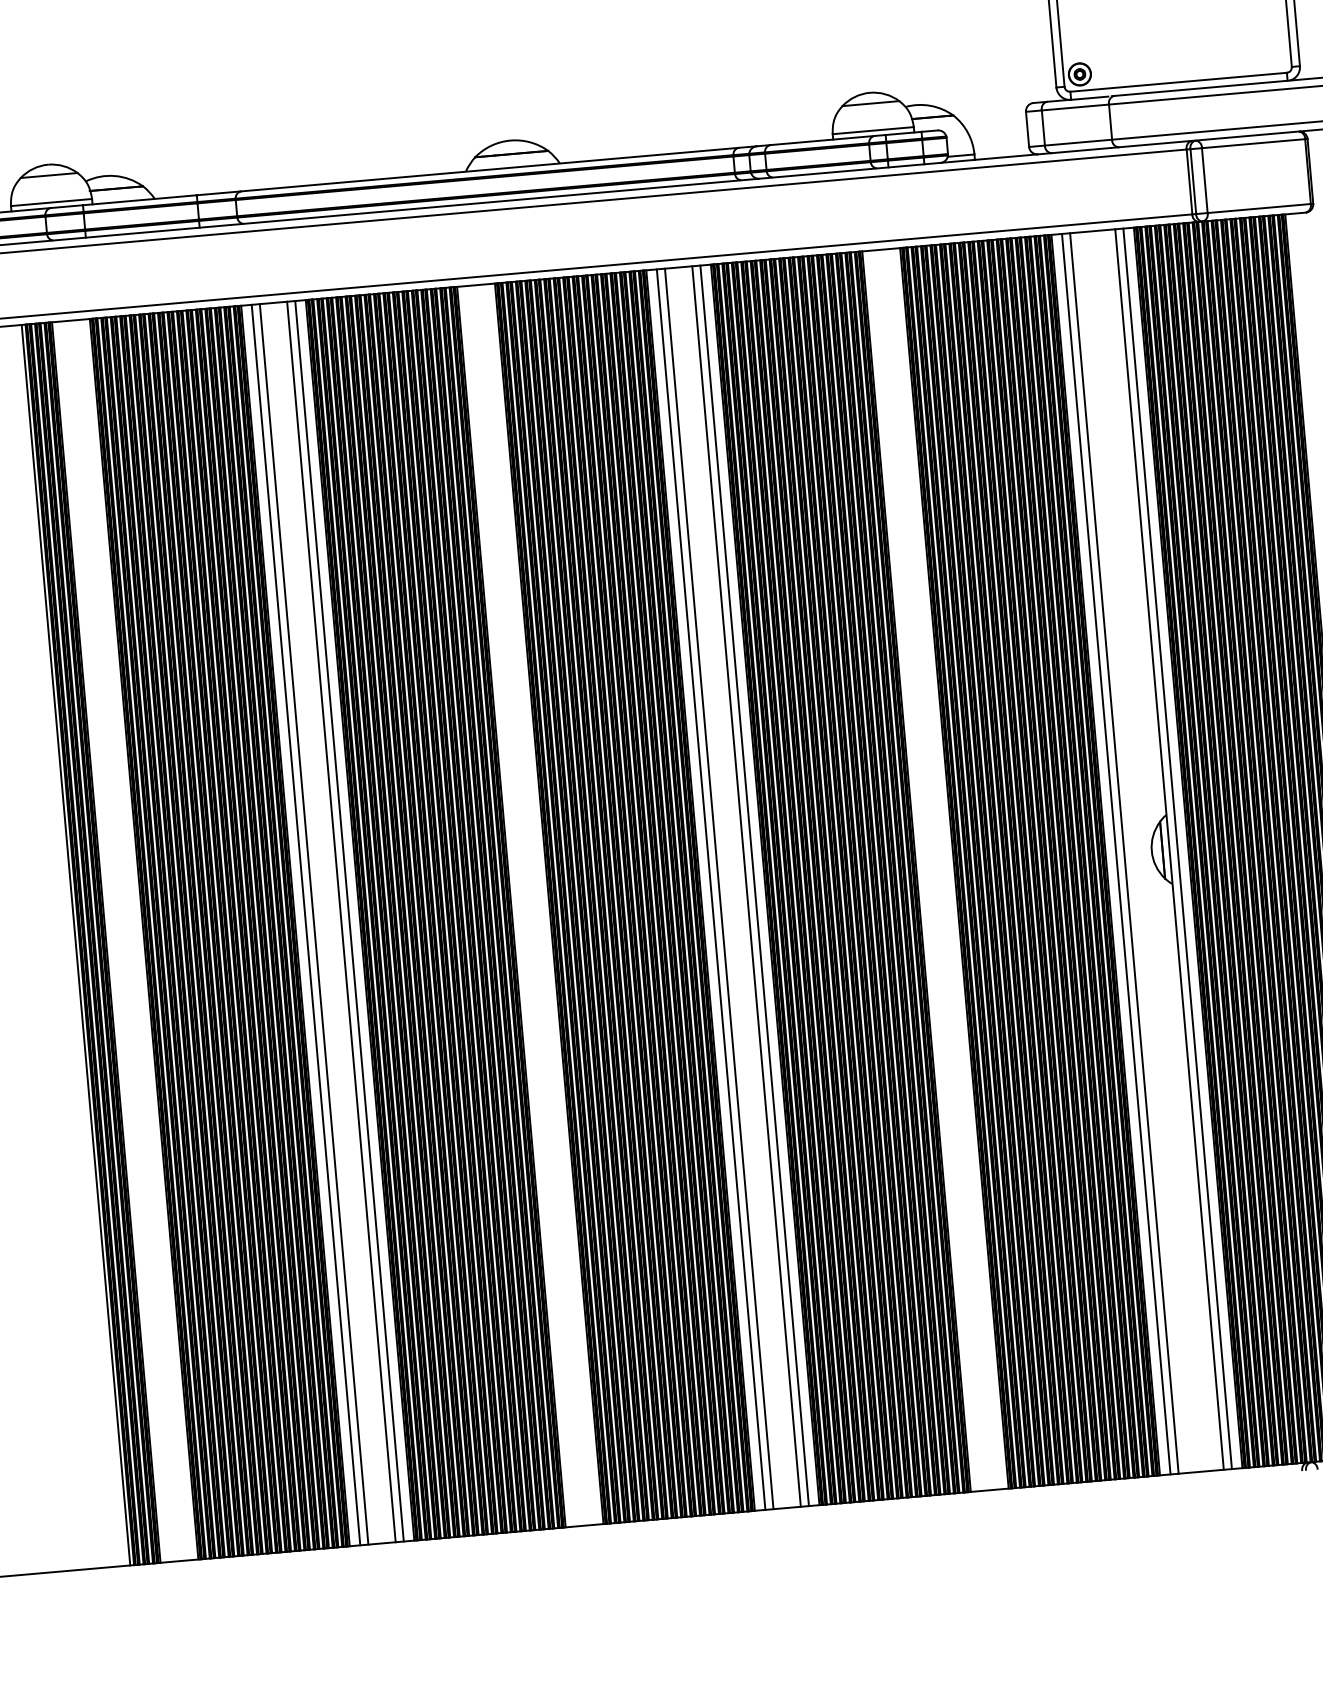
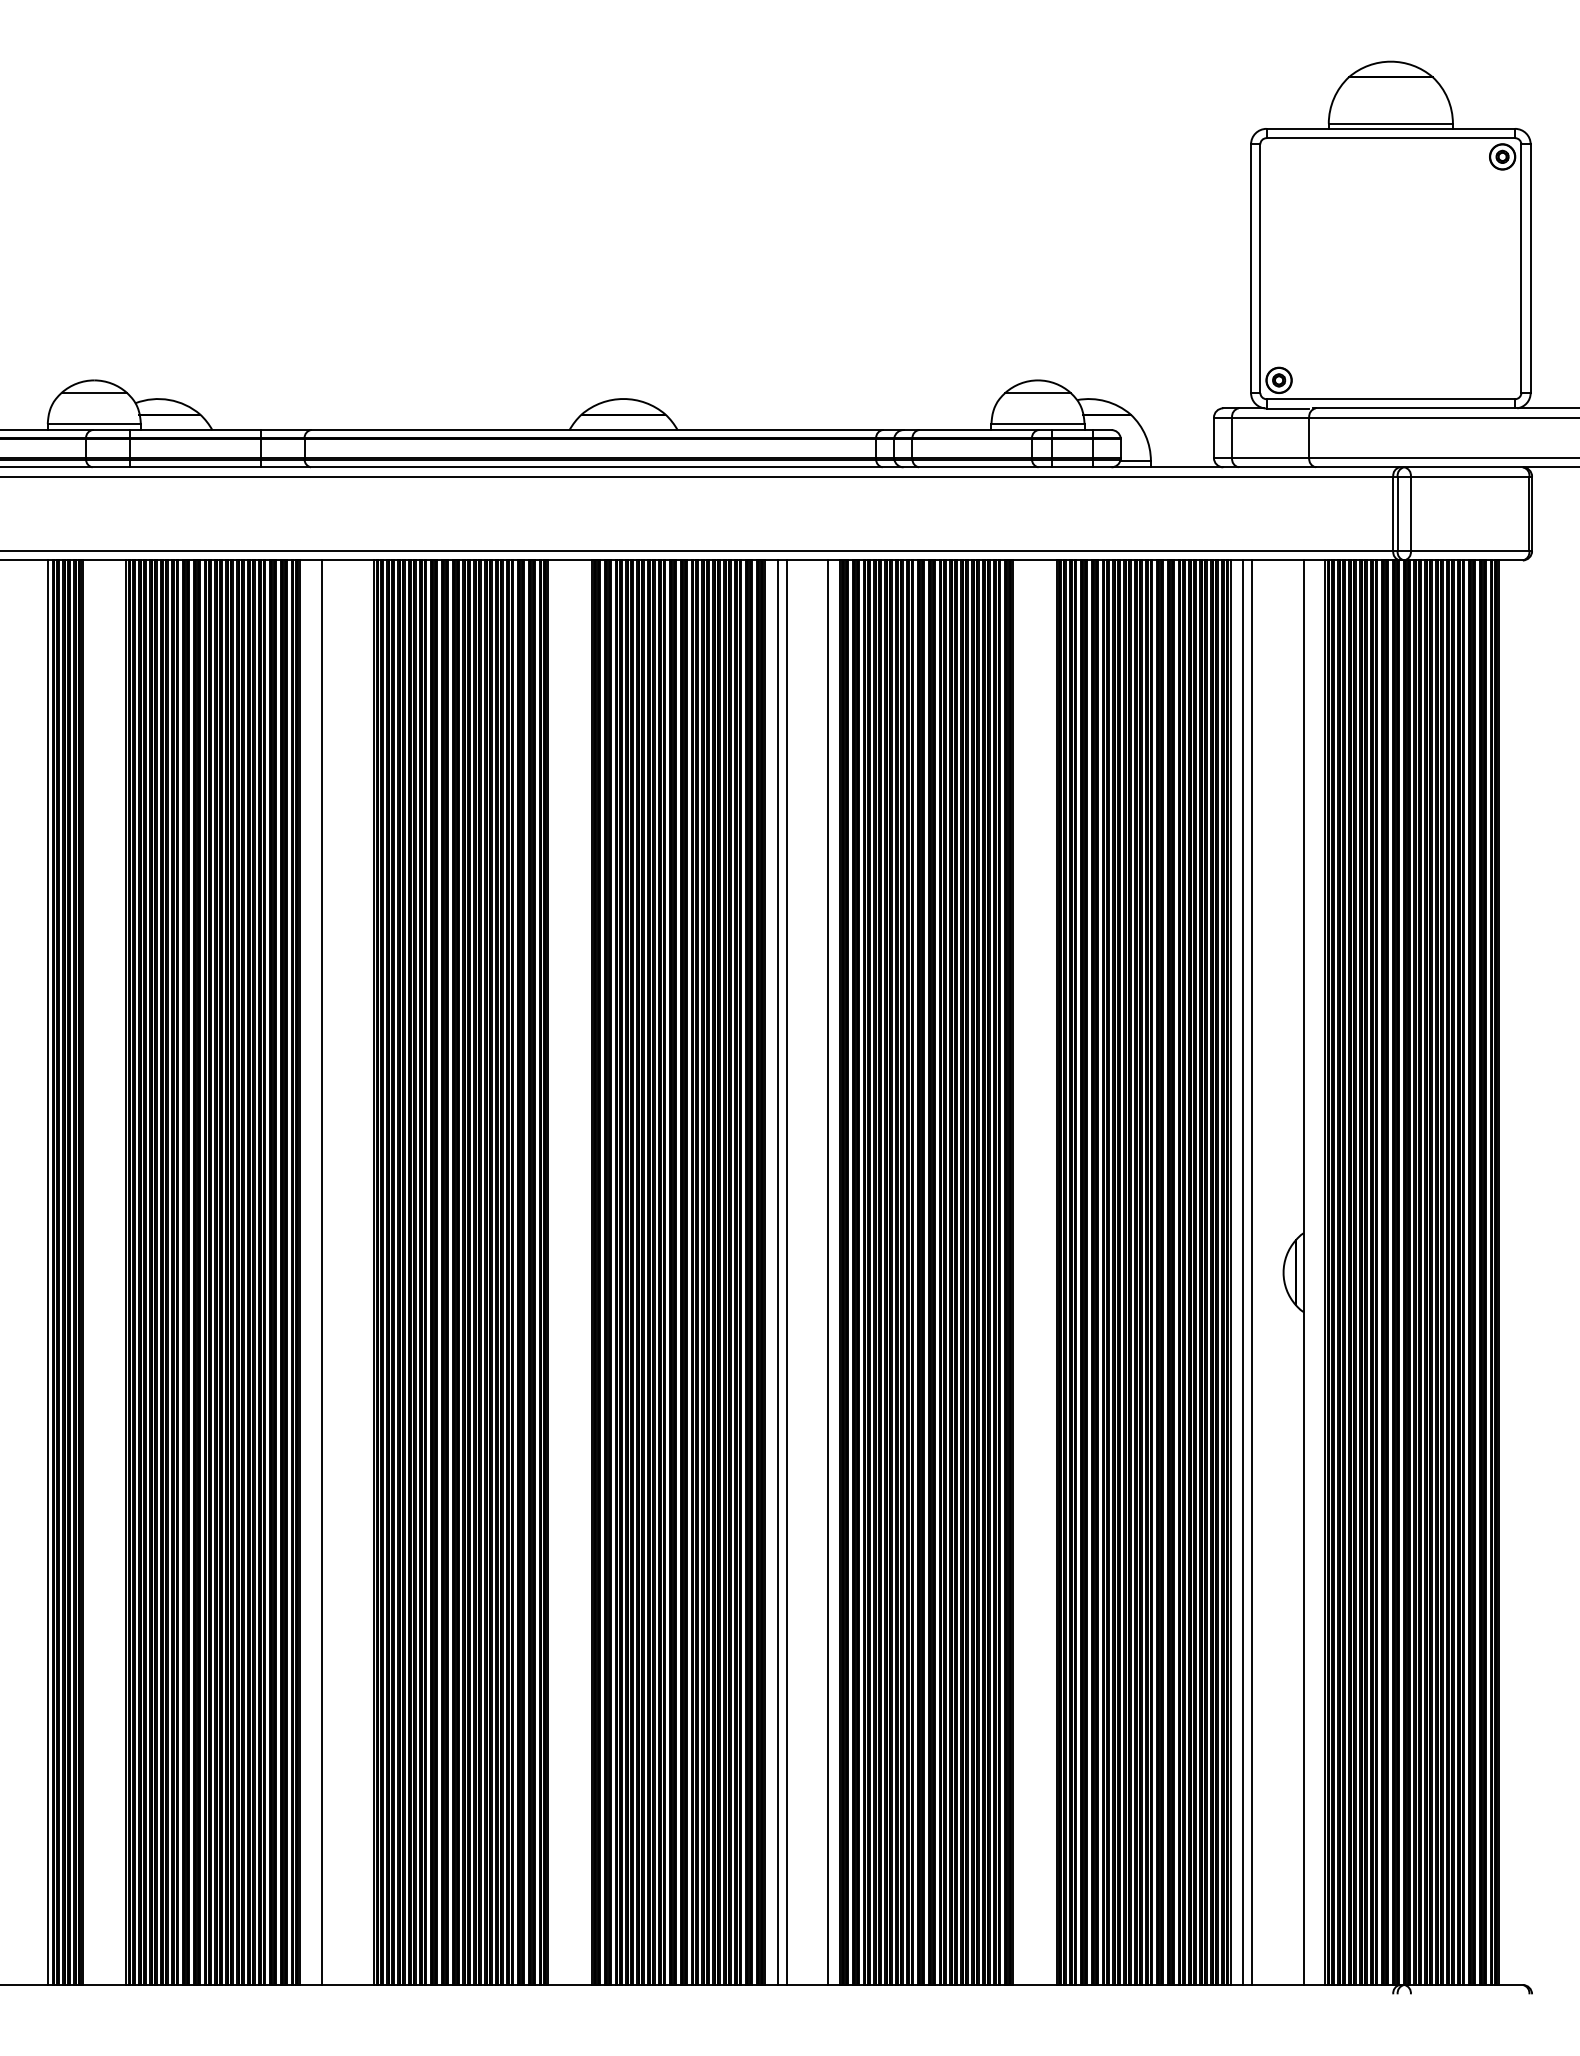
line: (1177, 848) -> (1313, 1272), removed
line: (746, 886) -> (818, 1272), removed
line: (341, 921) -> (352, 1272), removed
line: (349, 921) -> (362, 1272), removed
line: (306, 924) -> (312, 1272), removed

